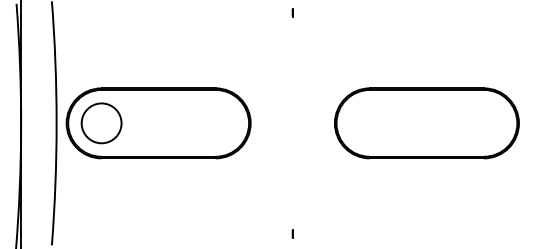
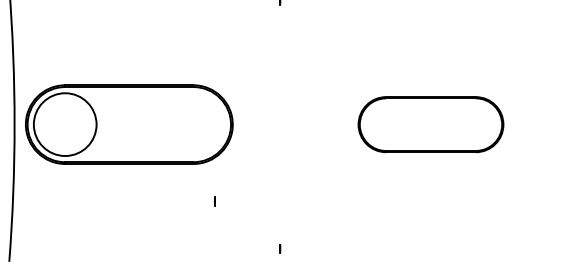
circle: (101, 123) -> (65, 124), size x1.4
part: (426, 123) -> (430, 124), size x0.7
part: (234, 191) -> (214, 201), added

